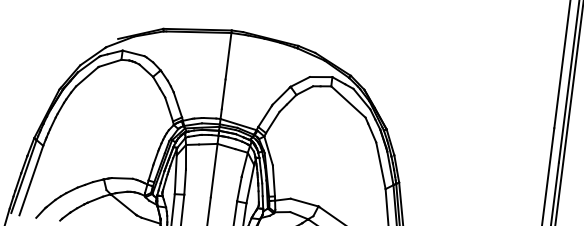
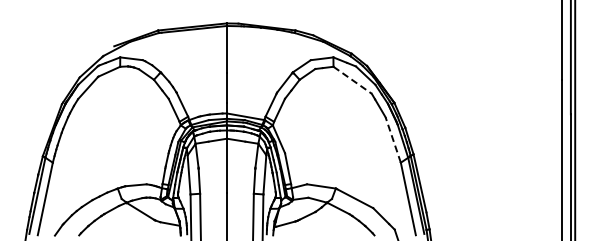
line: (349, 102) -> (353, 80), solid -> dashed
line: (381, 165) -> (393, 139), solid -> dashed

